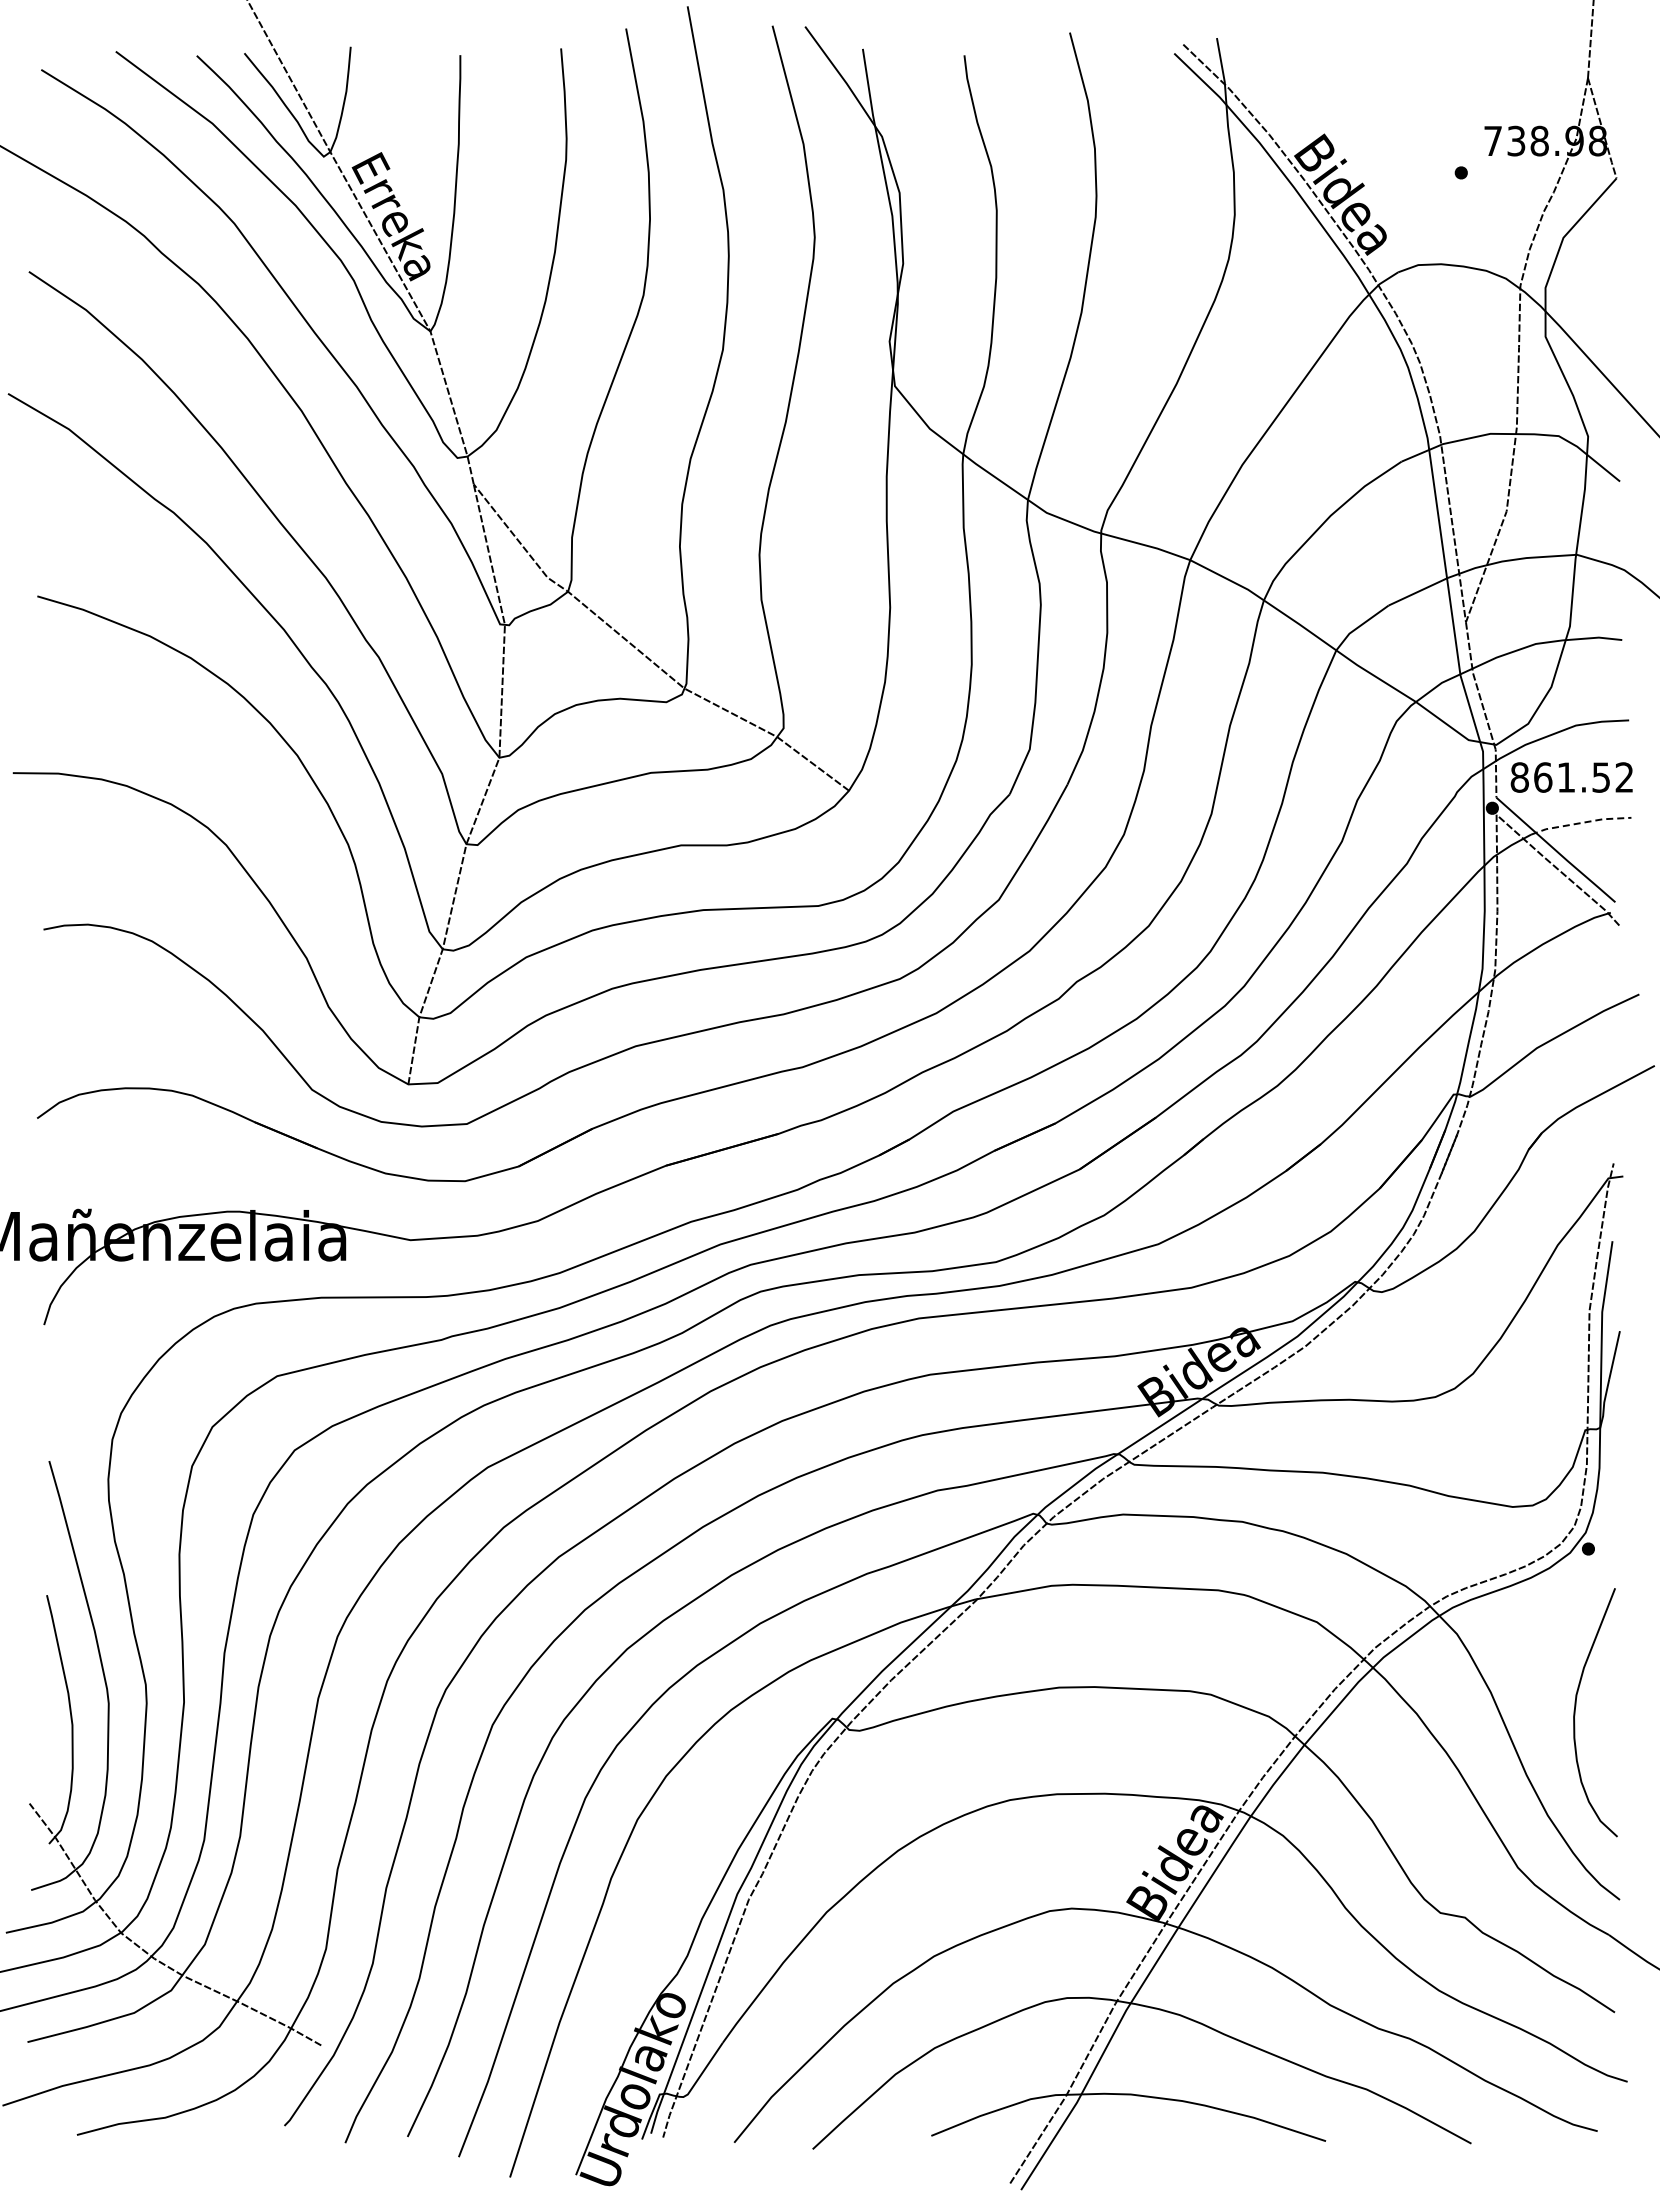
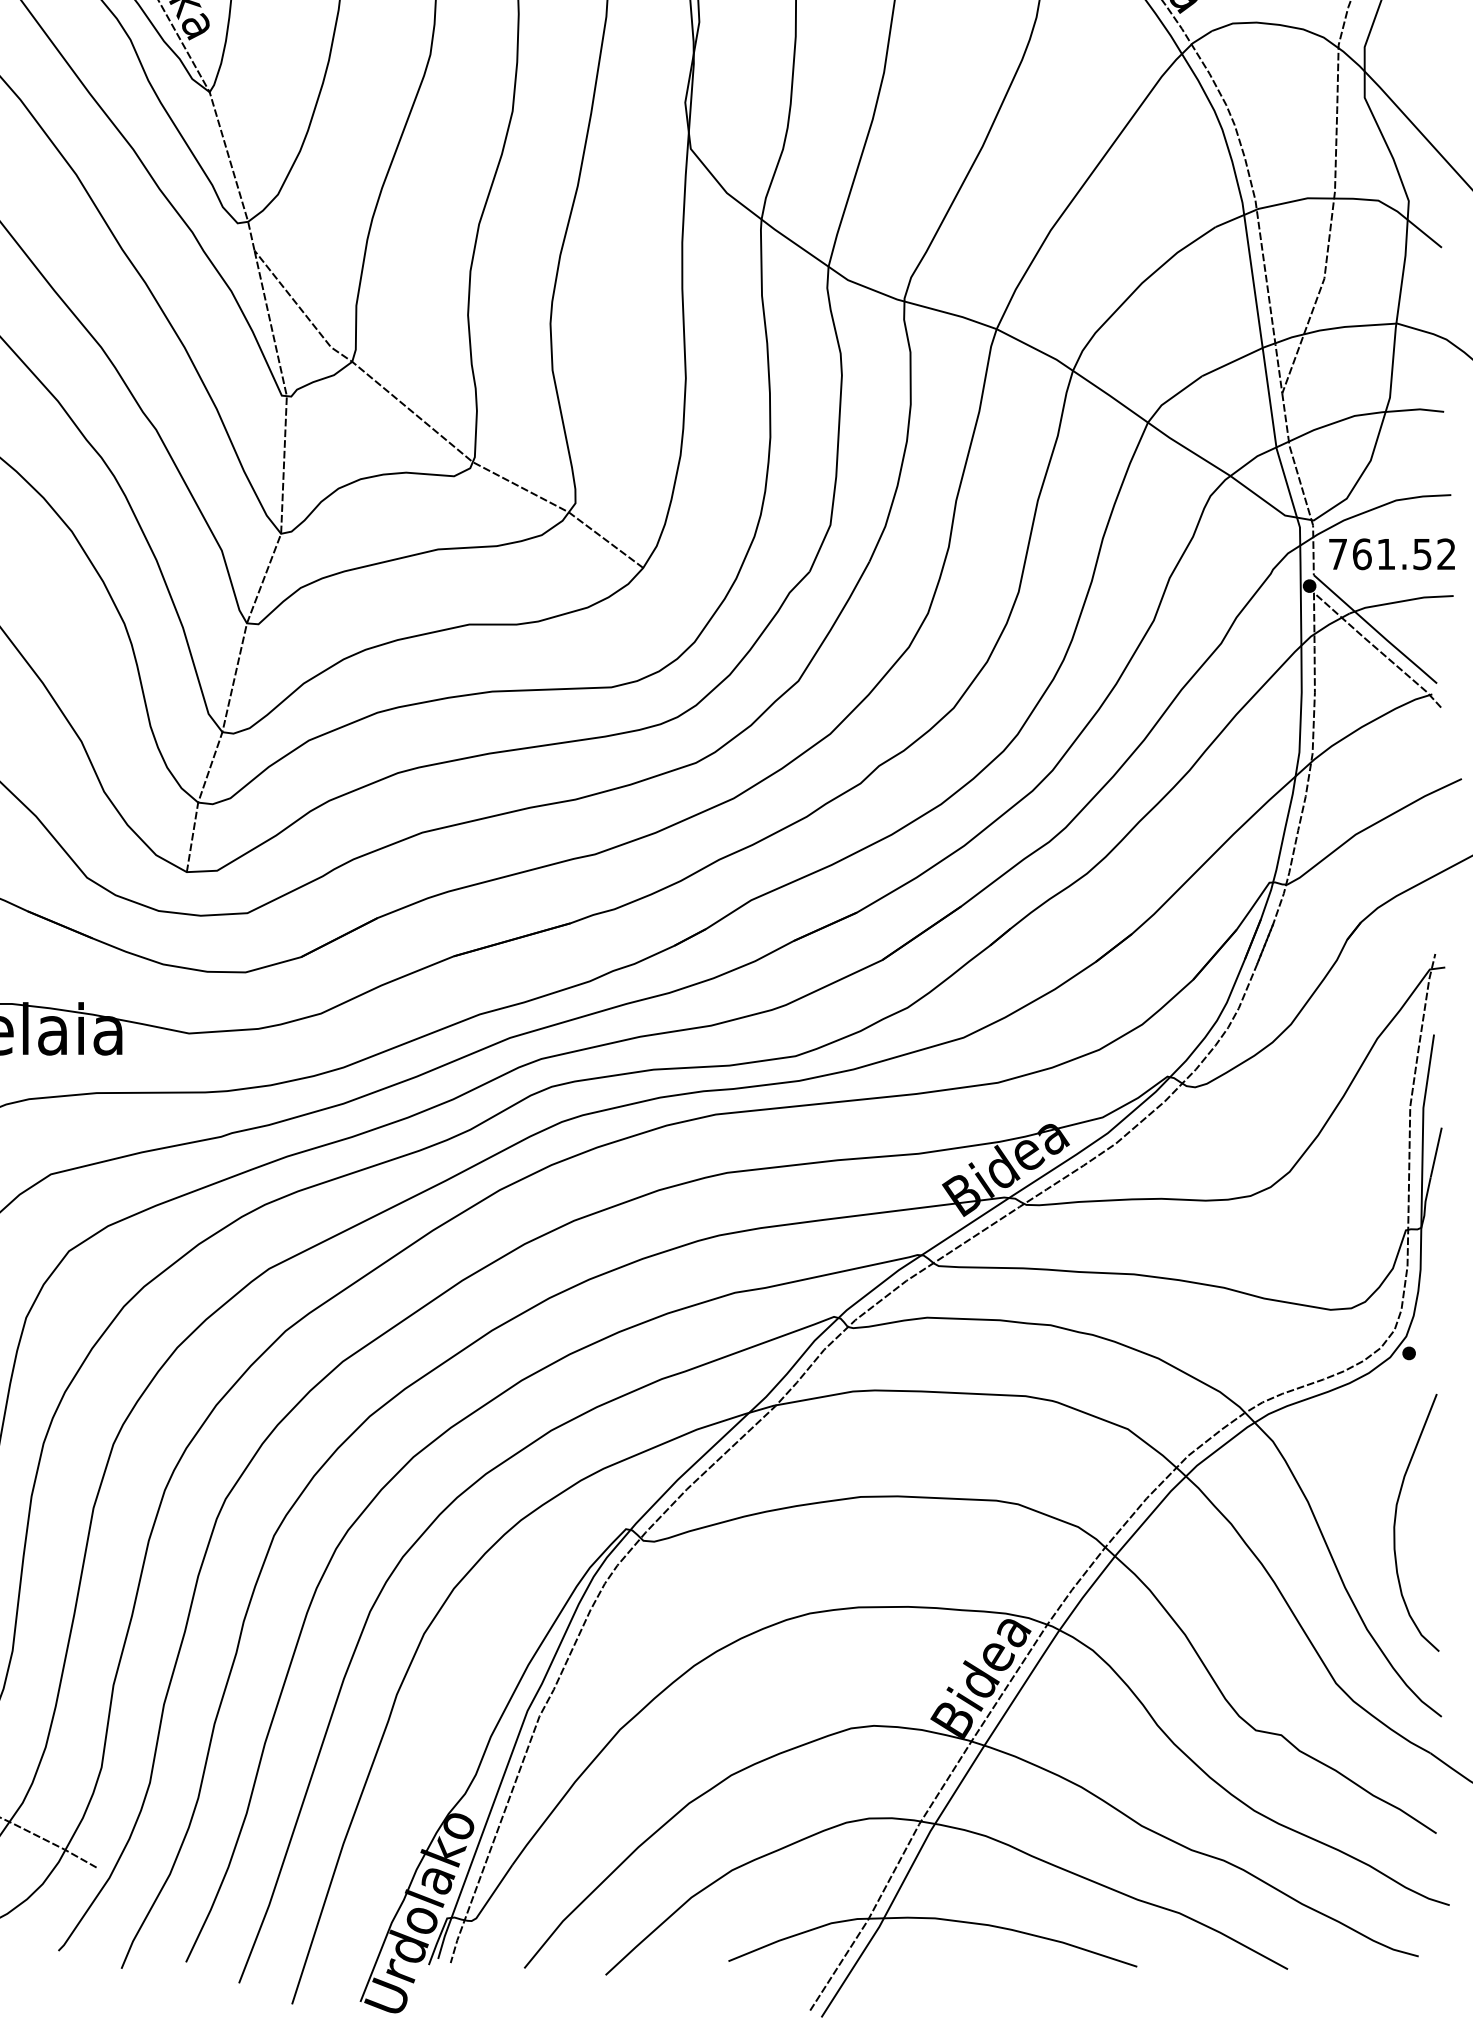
text: (1519, 777) -> (1337, 554), 861.52 -> 761.52
line: (1581, 823) -> (1401, 601), dashed -> solid

